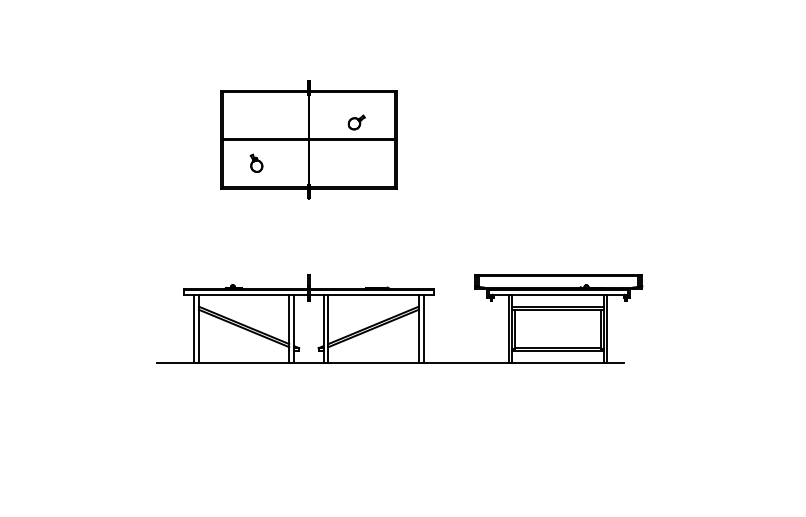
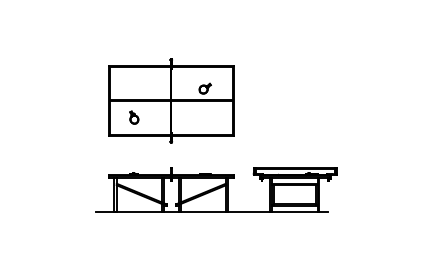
part: (309, 138) -> (171, 100), size x1.43

